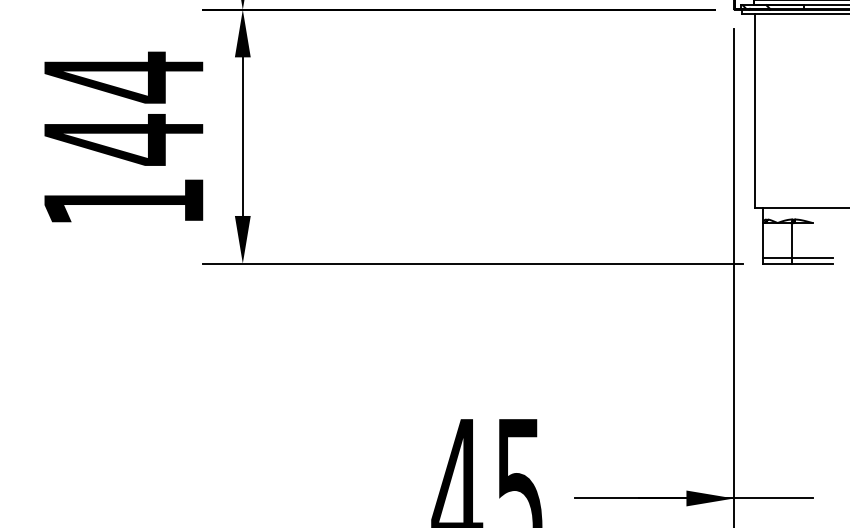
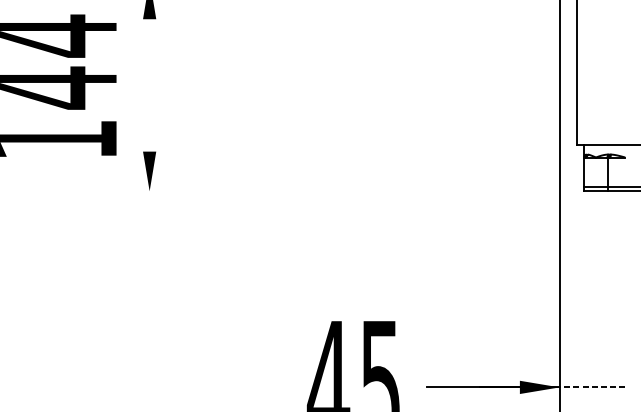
line: (242, 136) -> (149, 85), removed
line: (473, 263) -> (342, 191), removed
line: (772, 498) -> (591, 387), solid -> dashed

